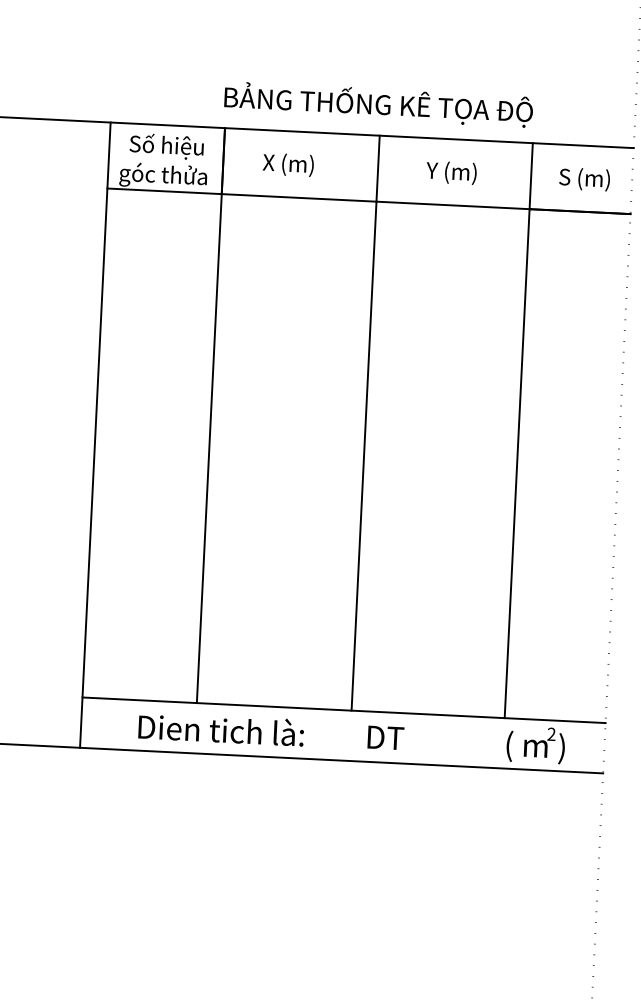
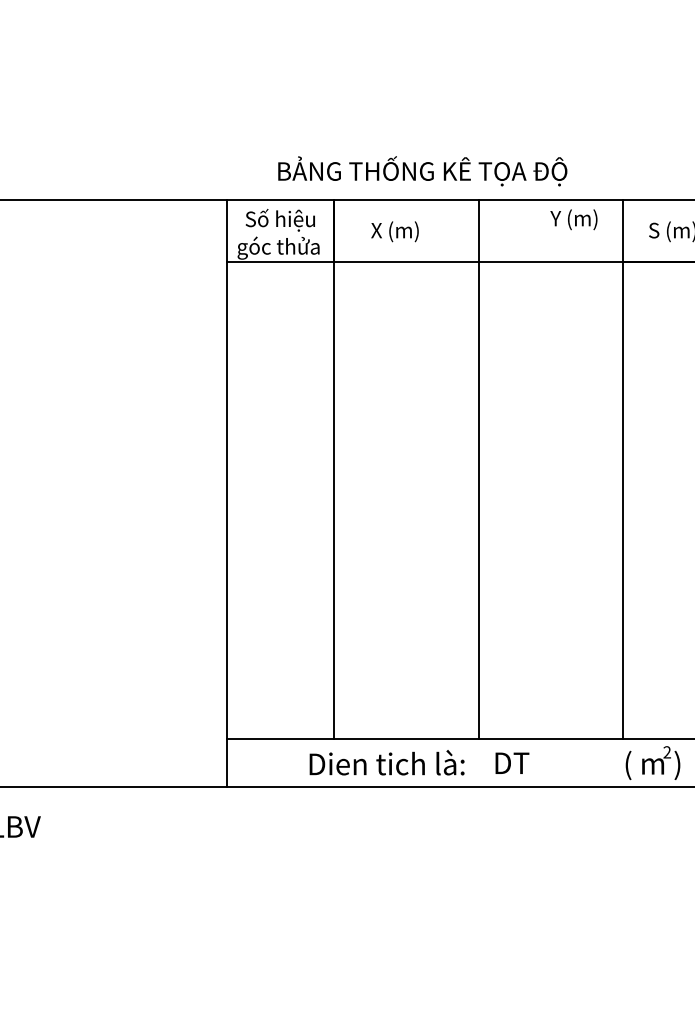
text: (378, 104) -> (422, 171), moved
text: (451, 172) -> (573, 219), moved
text: (220, 728) -> (386, 762), moved

